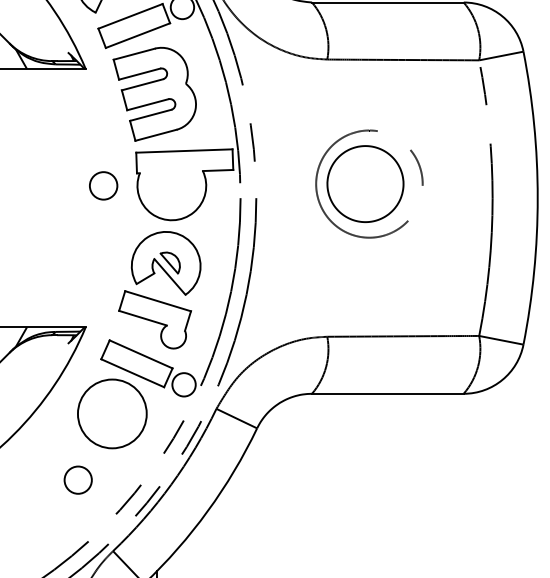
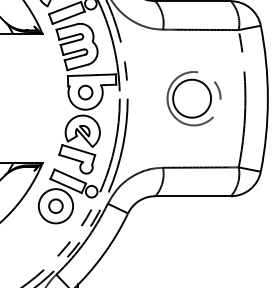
part: (368, 183) -> (193, 98), moved
circle: (103, 185) -> (85, 92), moved
circle: (77, 478) -> (55, 205), moved

